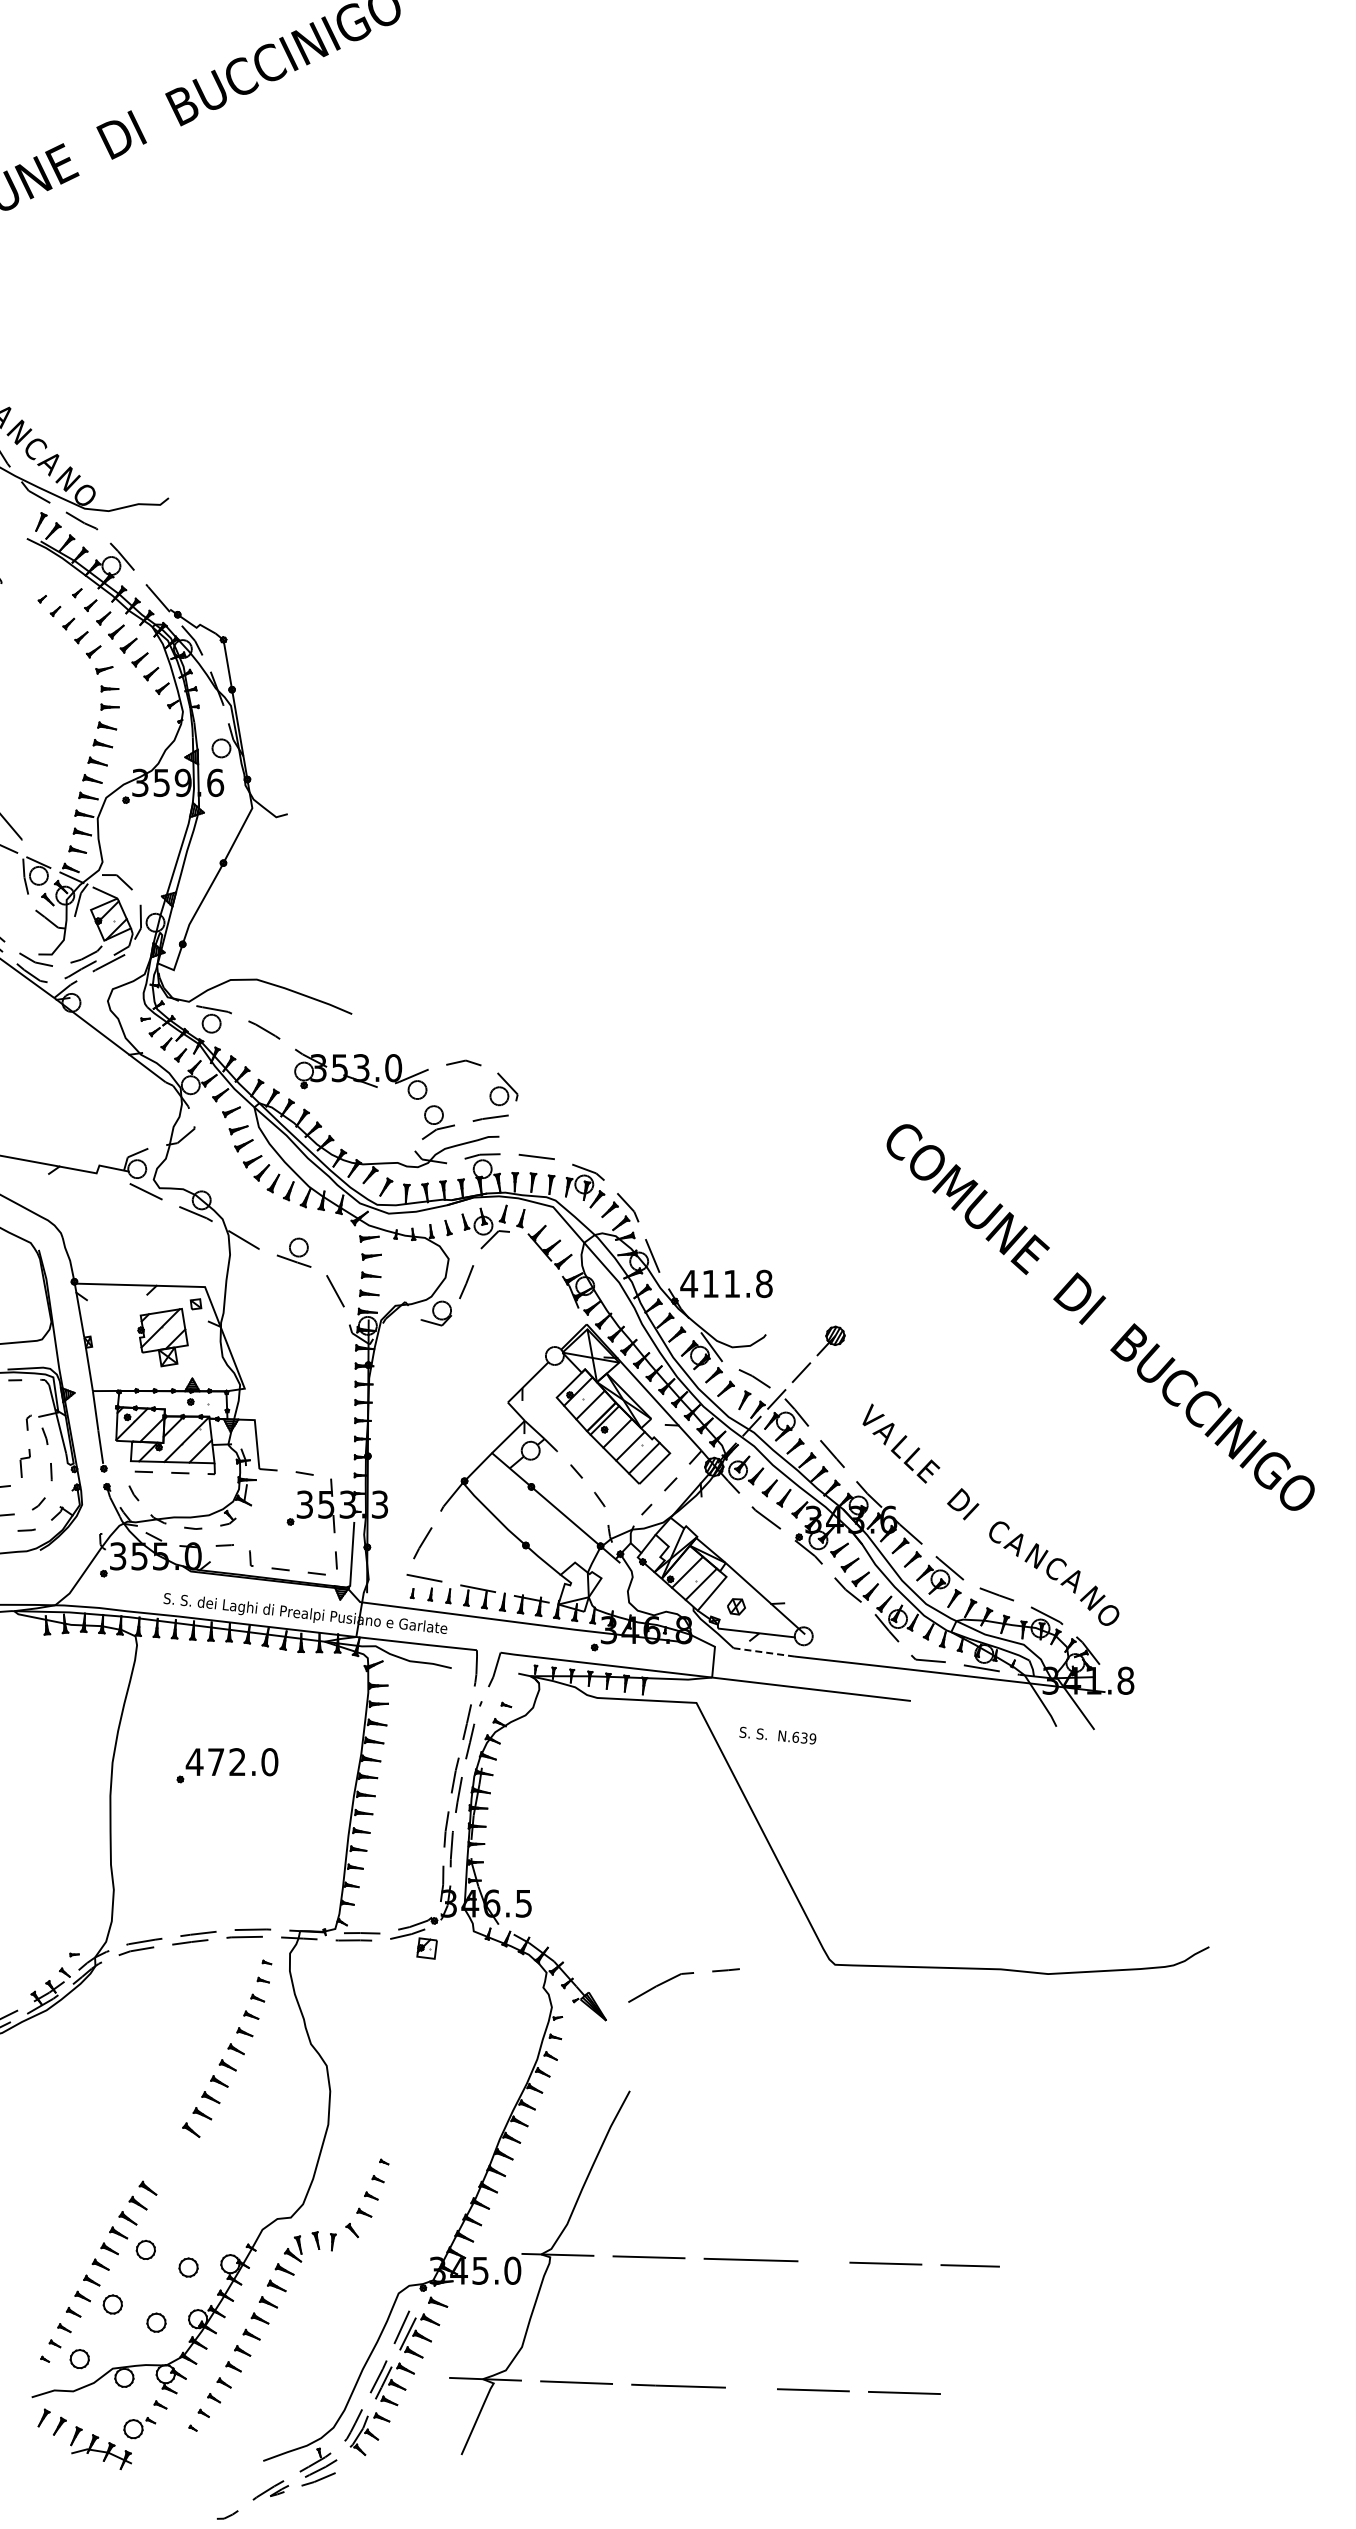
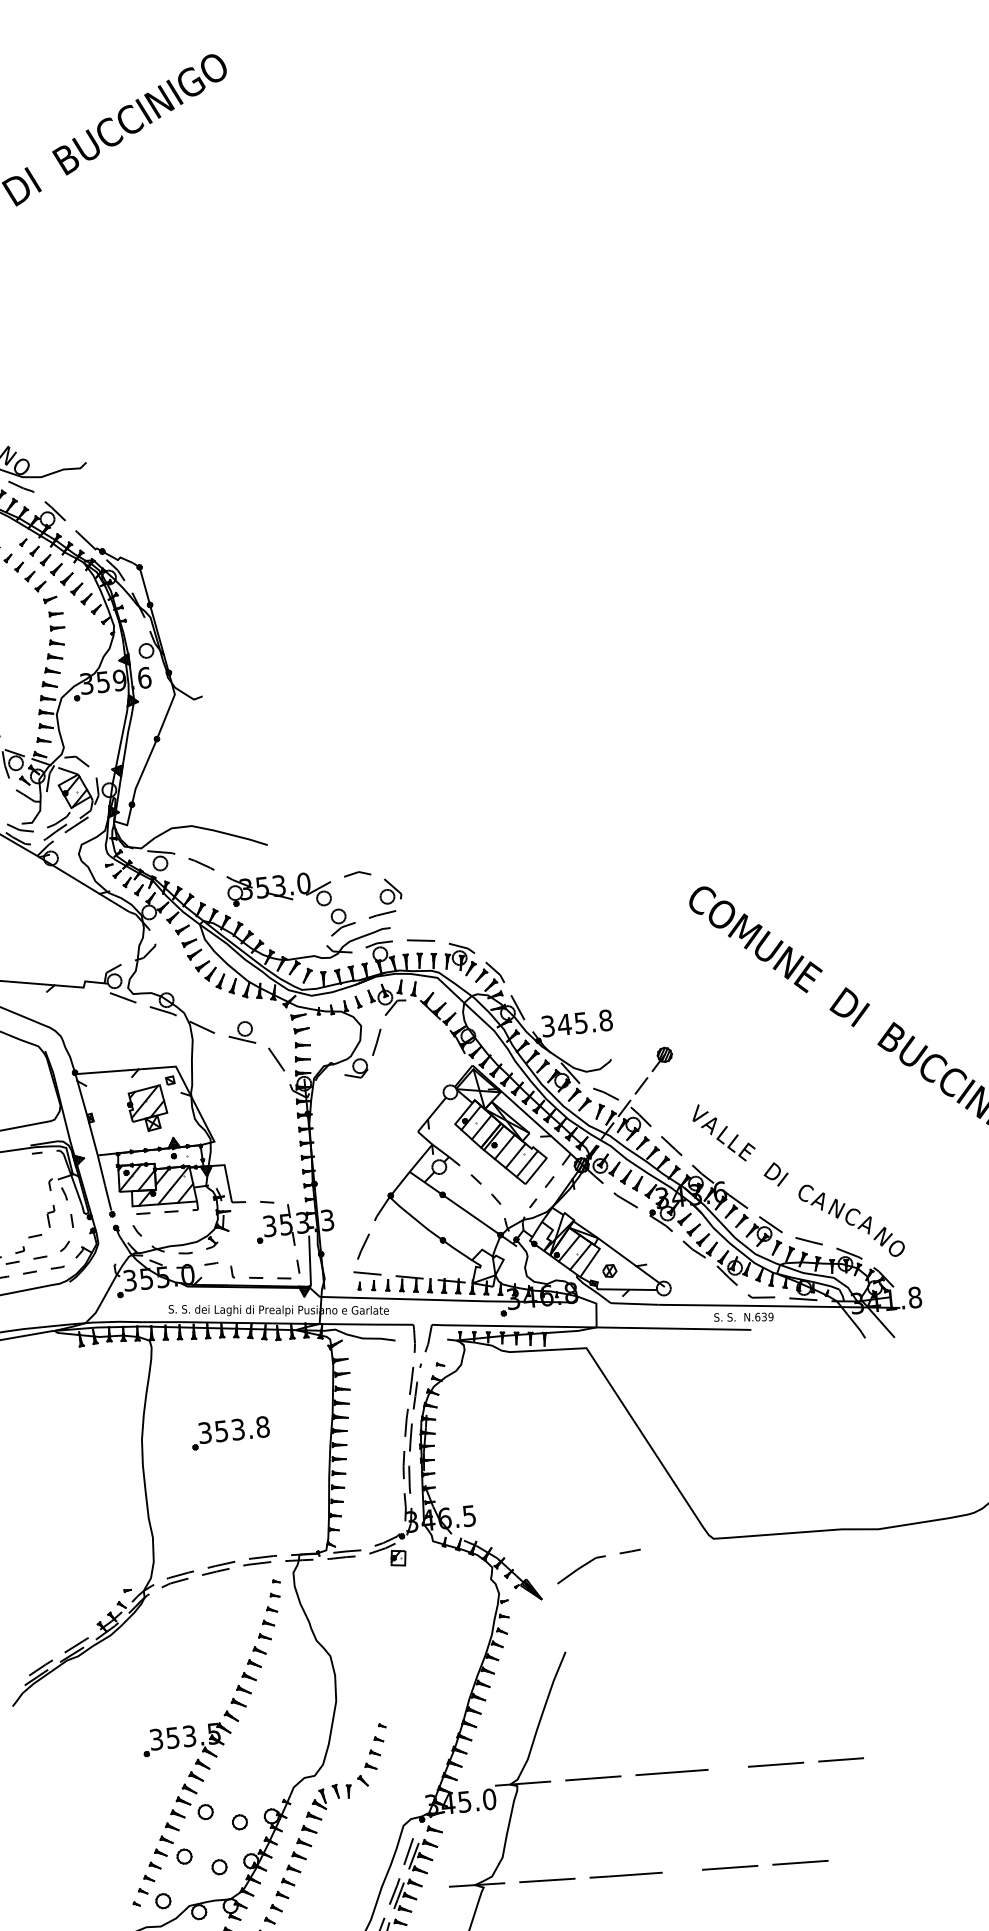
text: (709, 1283) -> (563, 1024), 411.8 -> 345.8
line: (764, 1652) -> (634, 1304), dashed -> solid
text: (777, 1735) -> (743, 1317), moved
text: (231, 1762) -> (233, 1430), 472.0 -> 353.8
part: (131, 2158) -> (187, 1742), added

